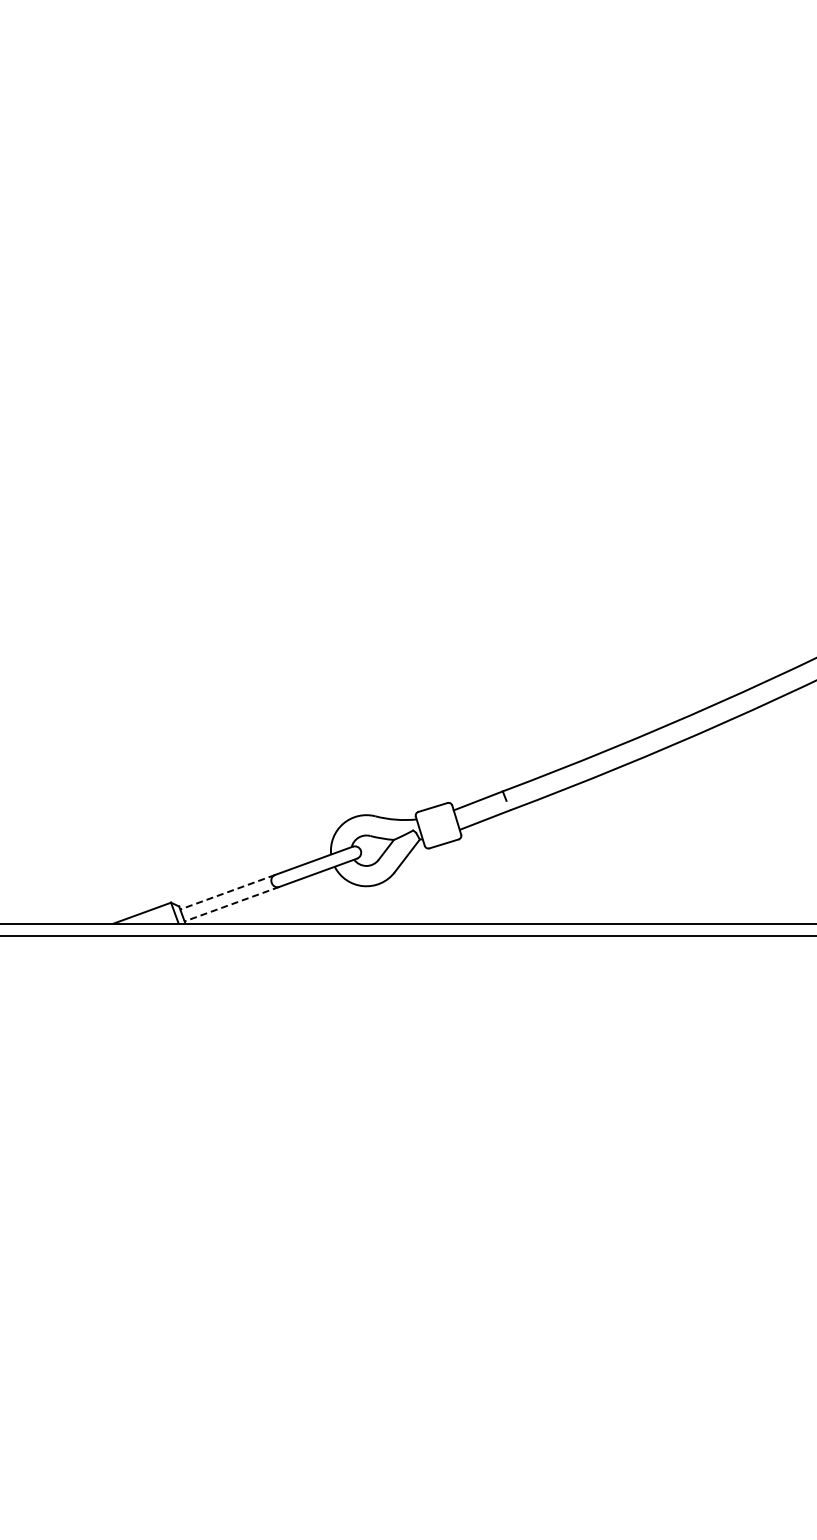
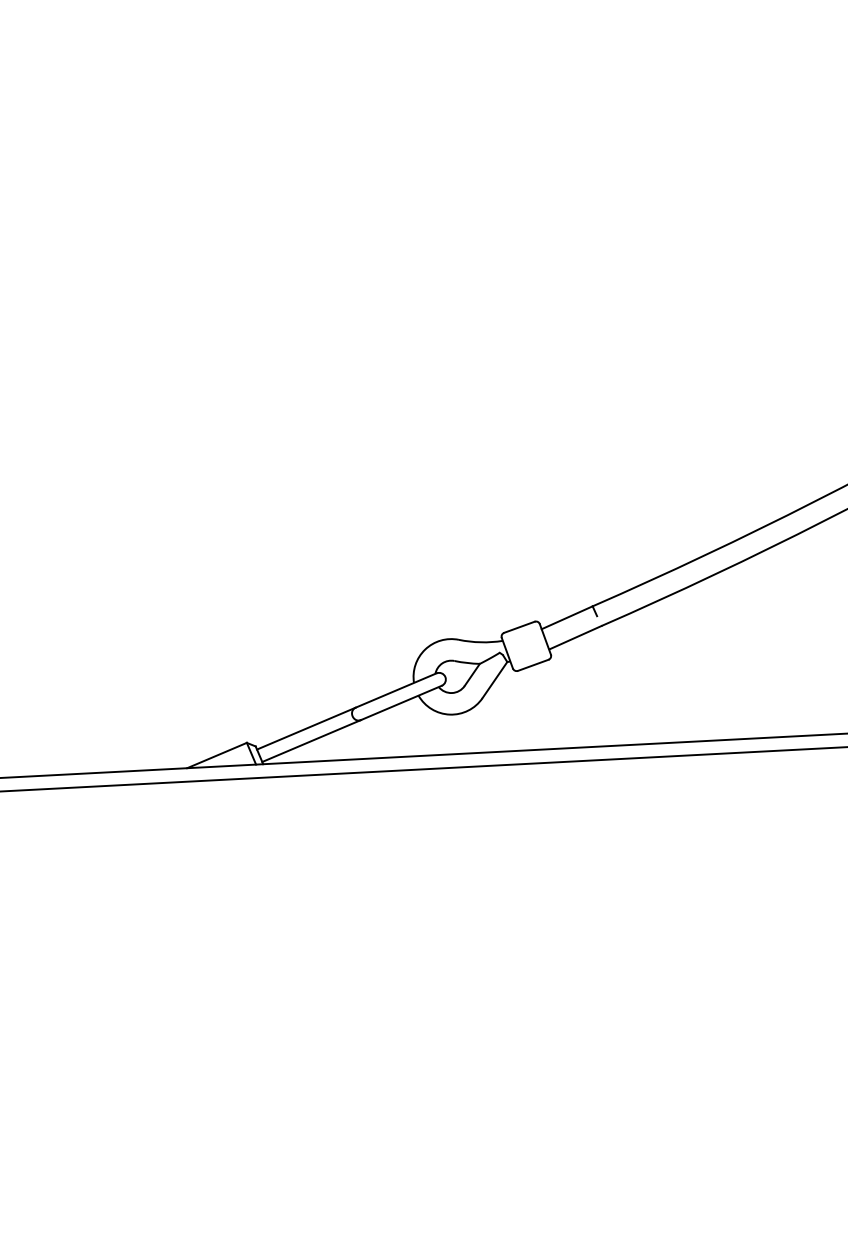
line: (227, 892) -> (306, 728), dashed -> solid
line: (231, 904) -> (311, 741), dashed -> solid

